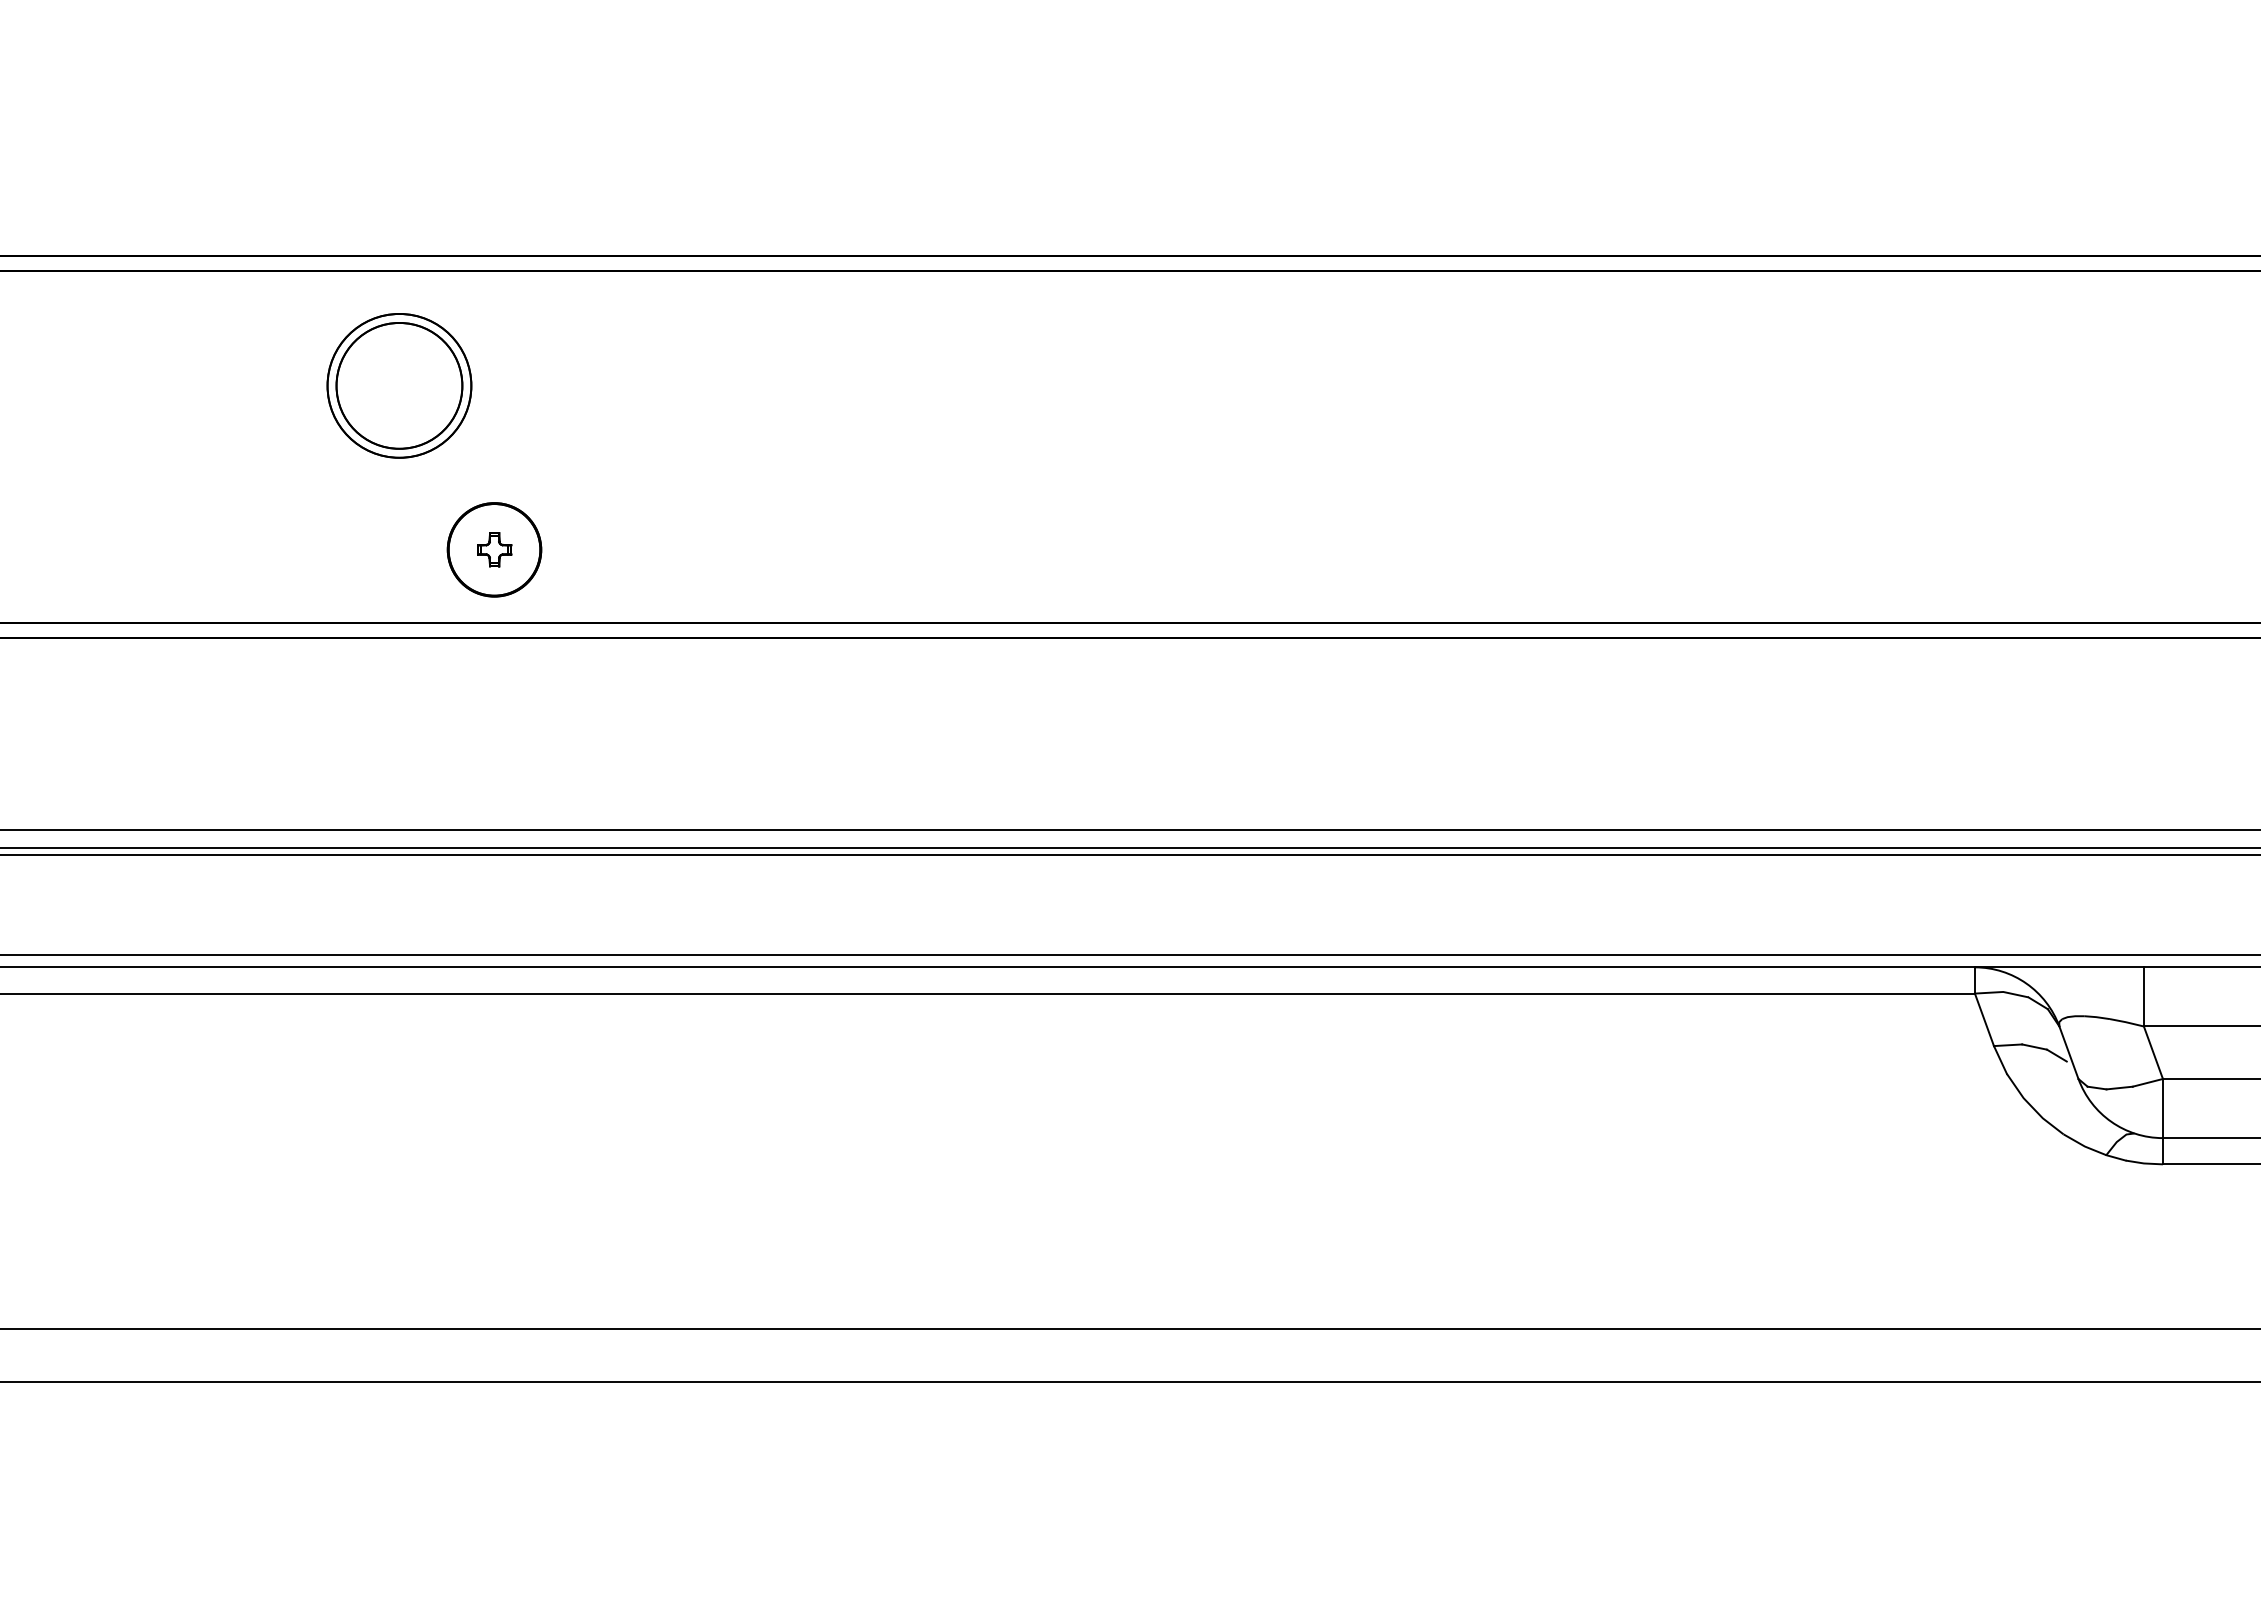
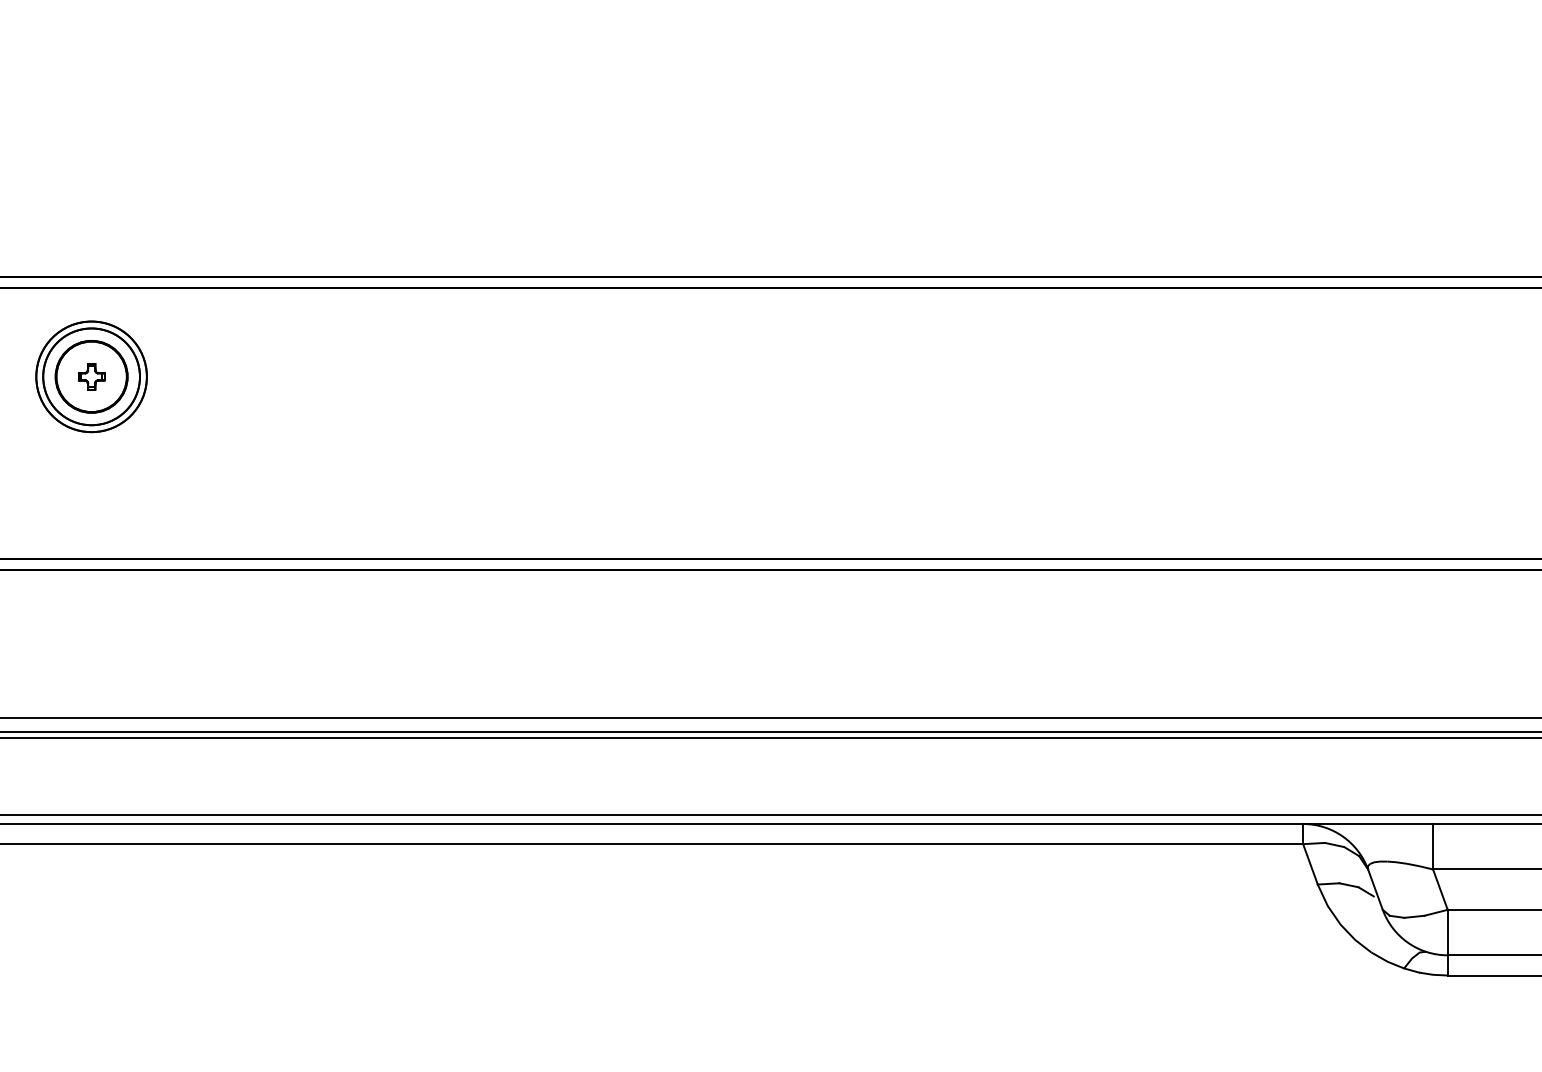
part: (494, 549) -> (91, 376), moved

